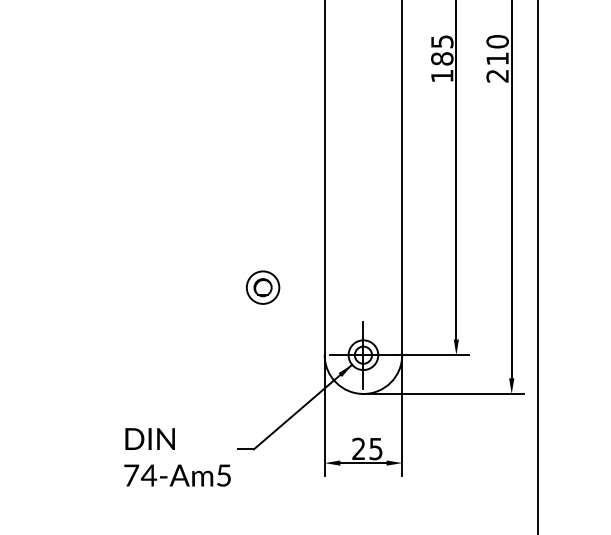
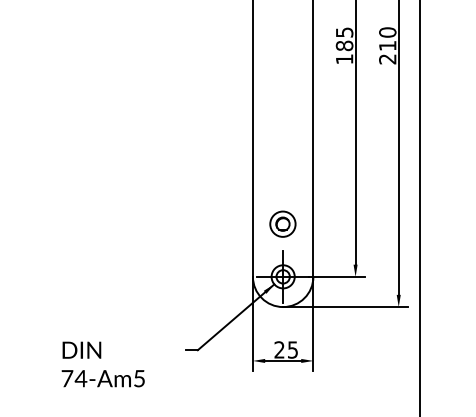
part: (262, 286) -> (282, 223), moved
text: (176, 457) -> (102, 364), moved

